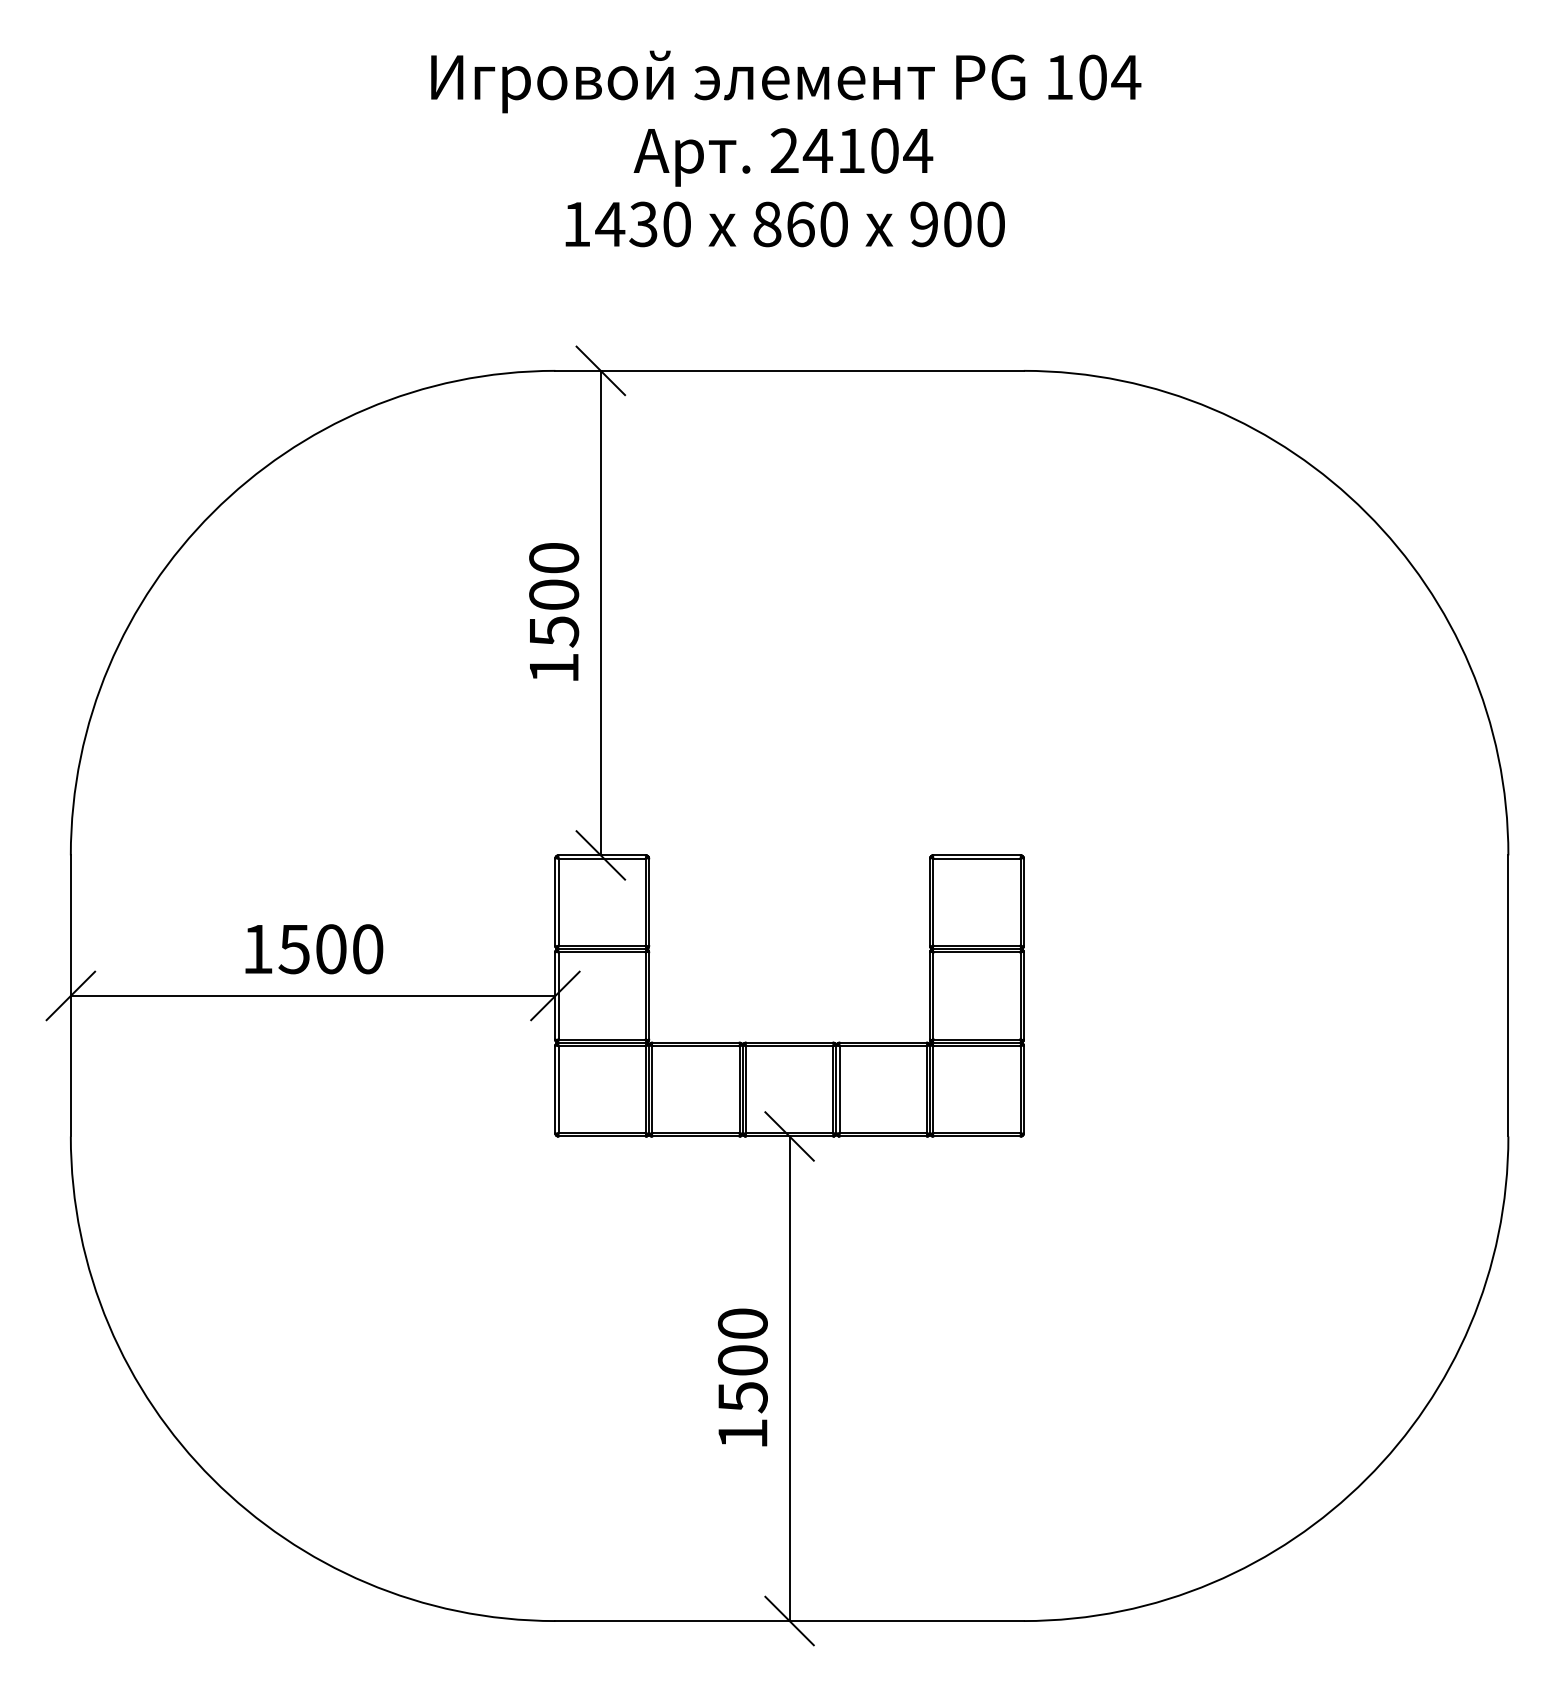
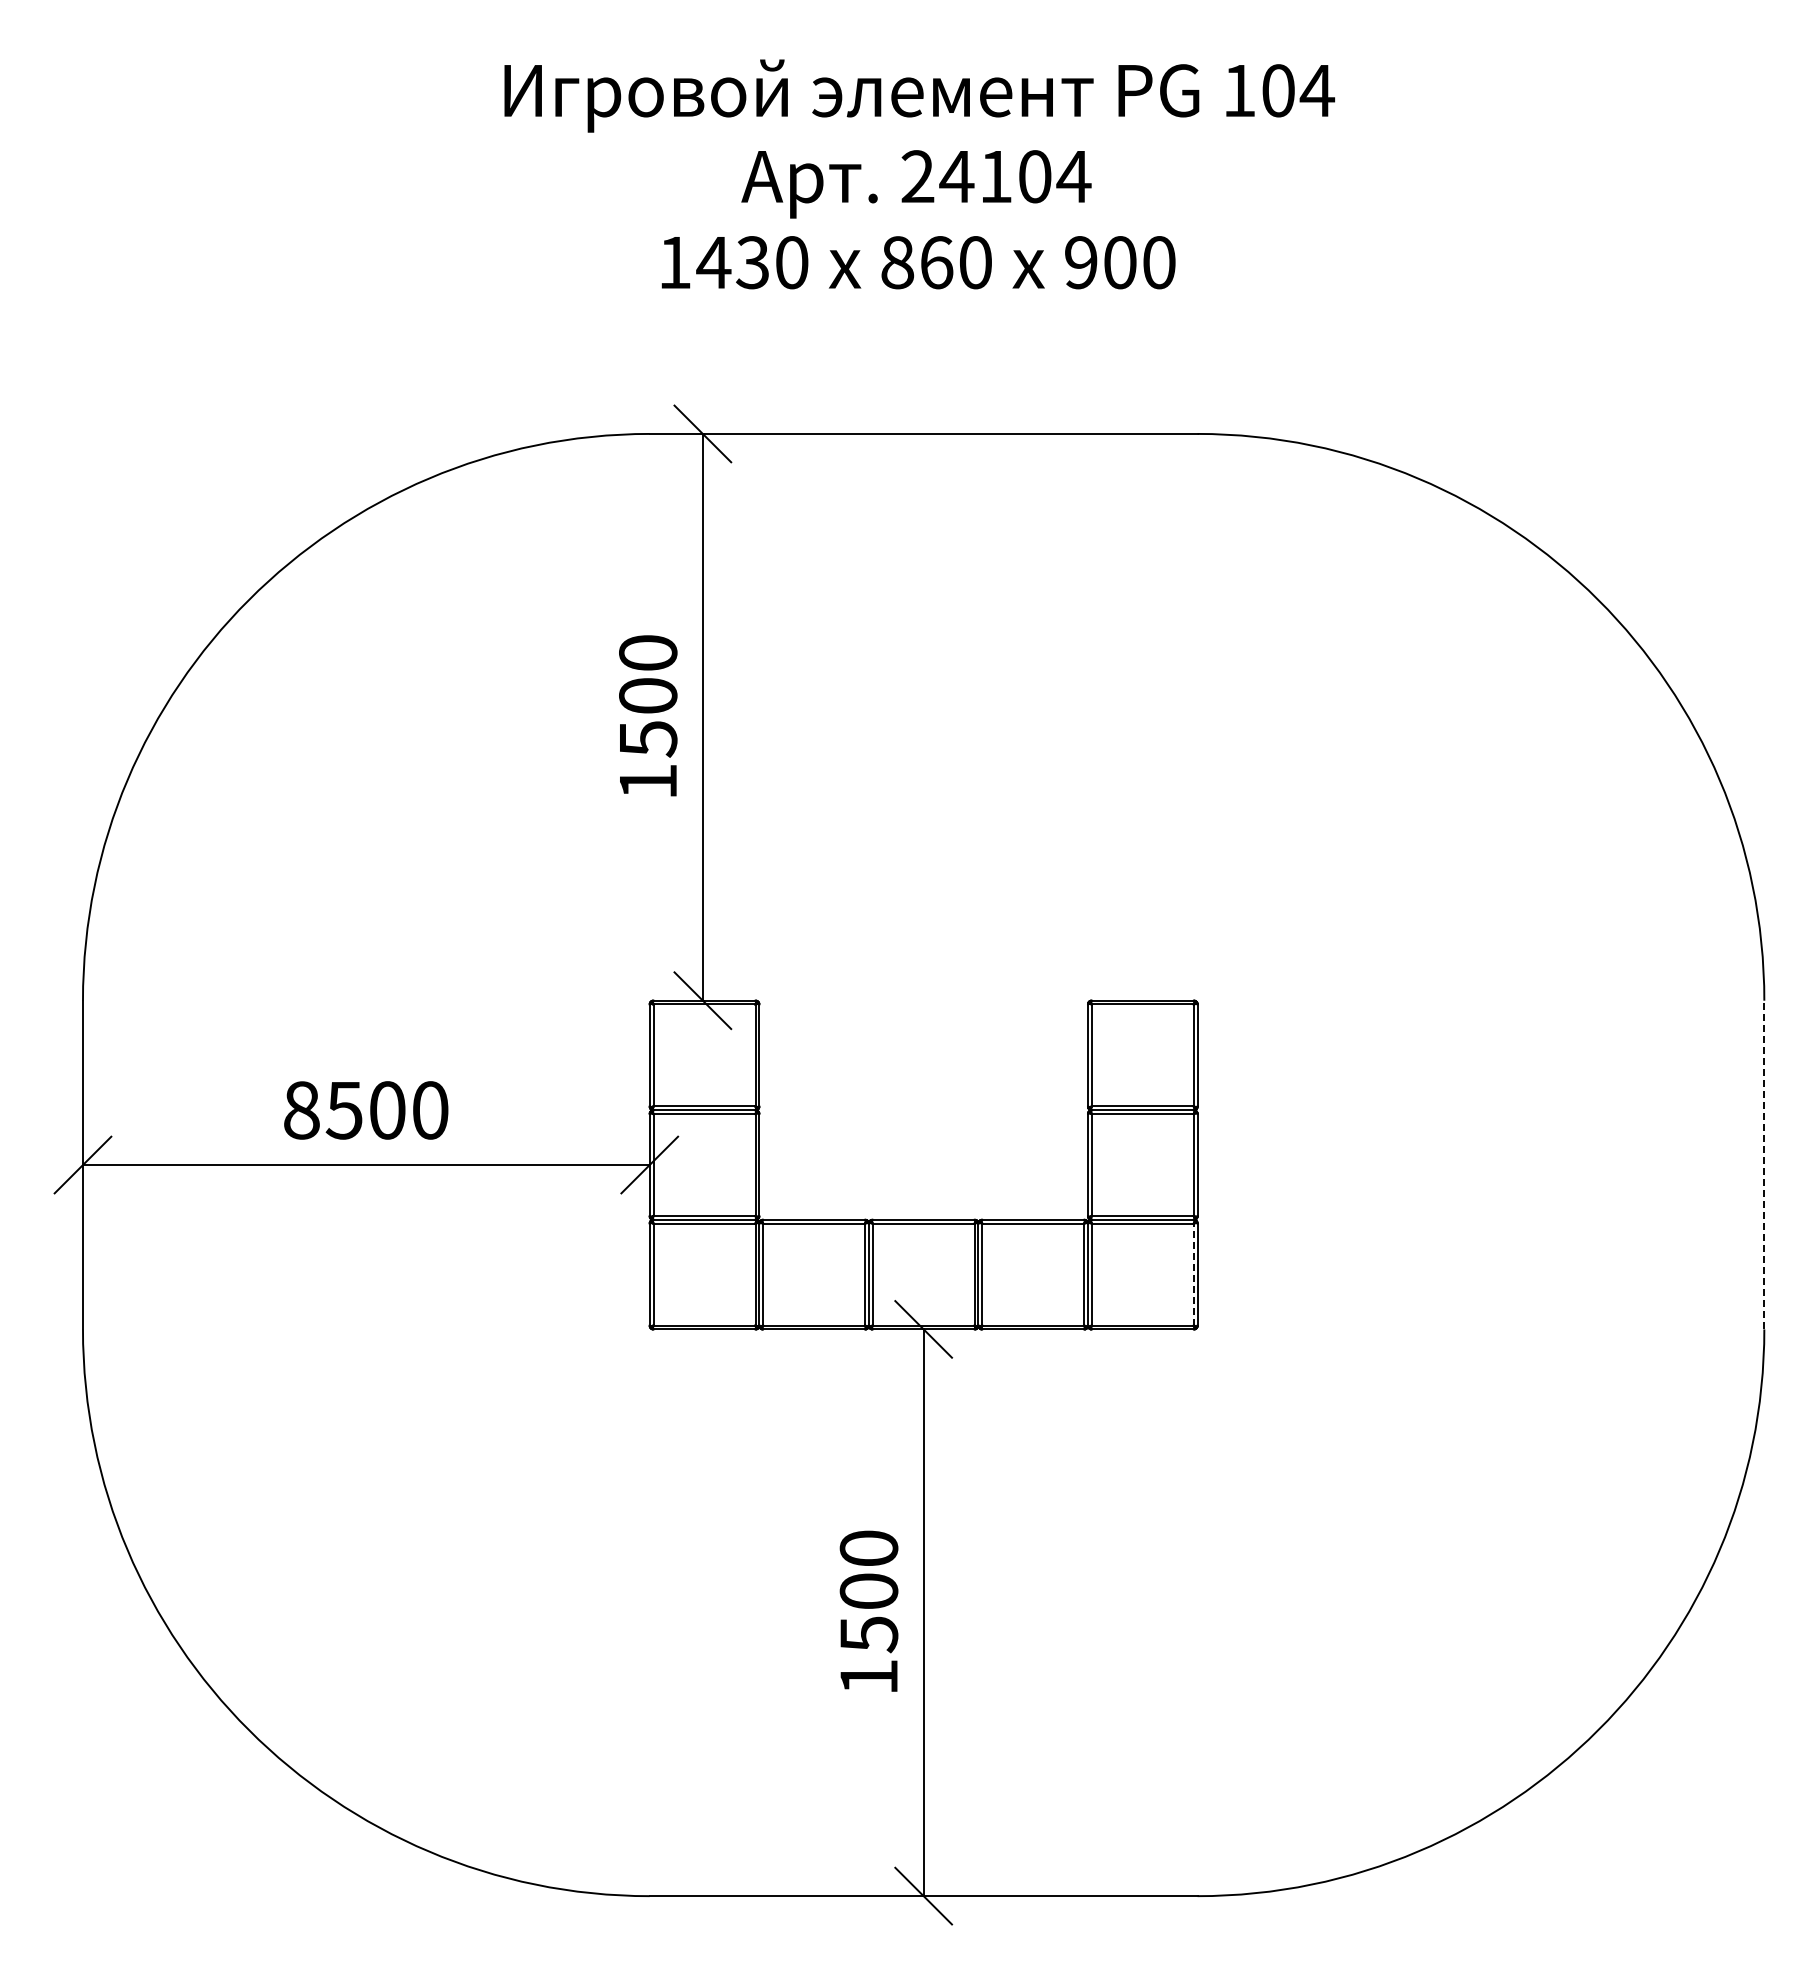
text: (257, 949) -> (301, 1110), 1500 -> 8500
line: (1508, 995) -> (1764, 1164), solid -> dashed
line: (1020, 1089) -> (1193, 1274), solid -> dashed

